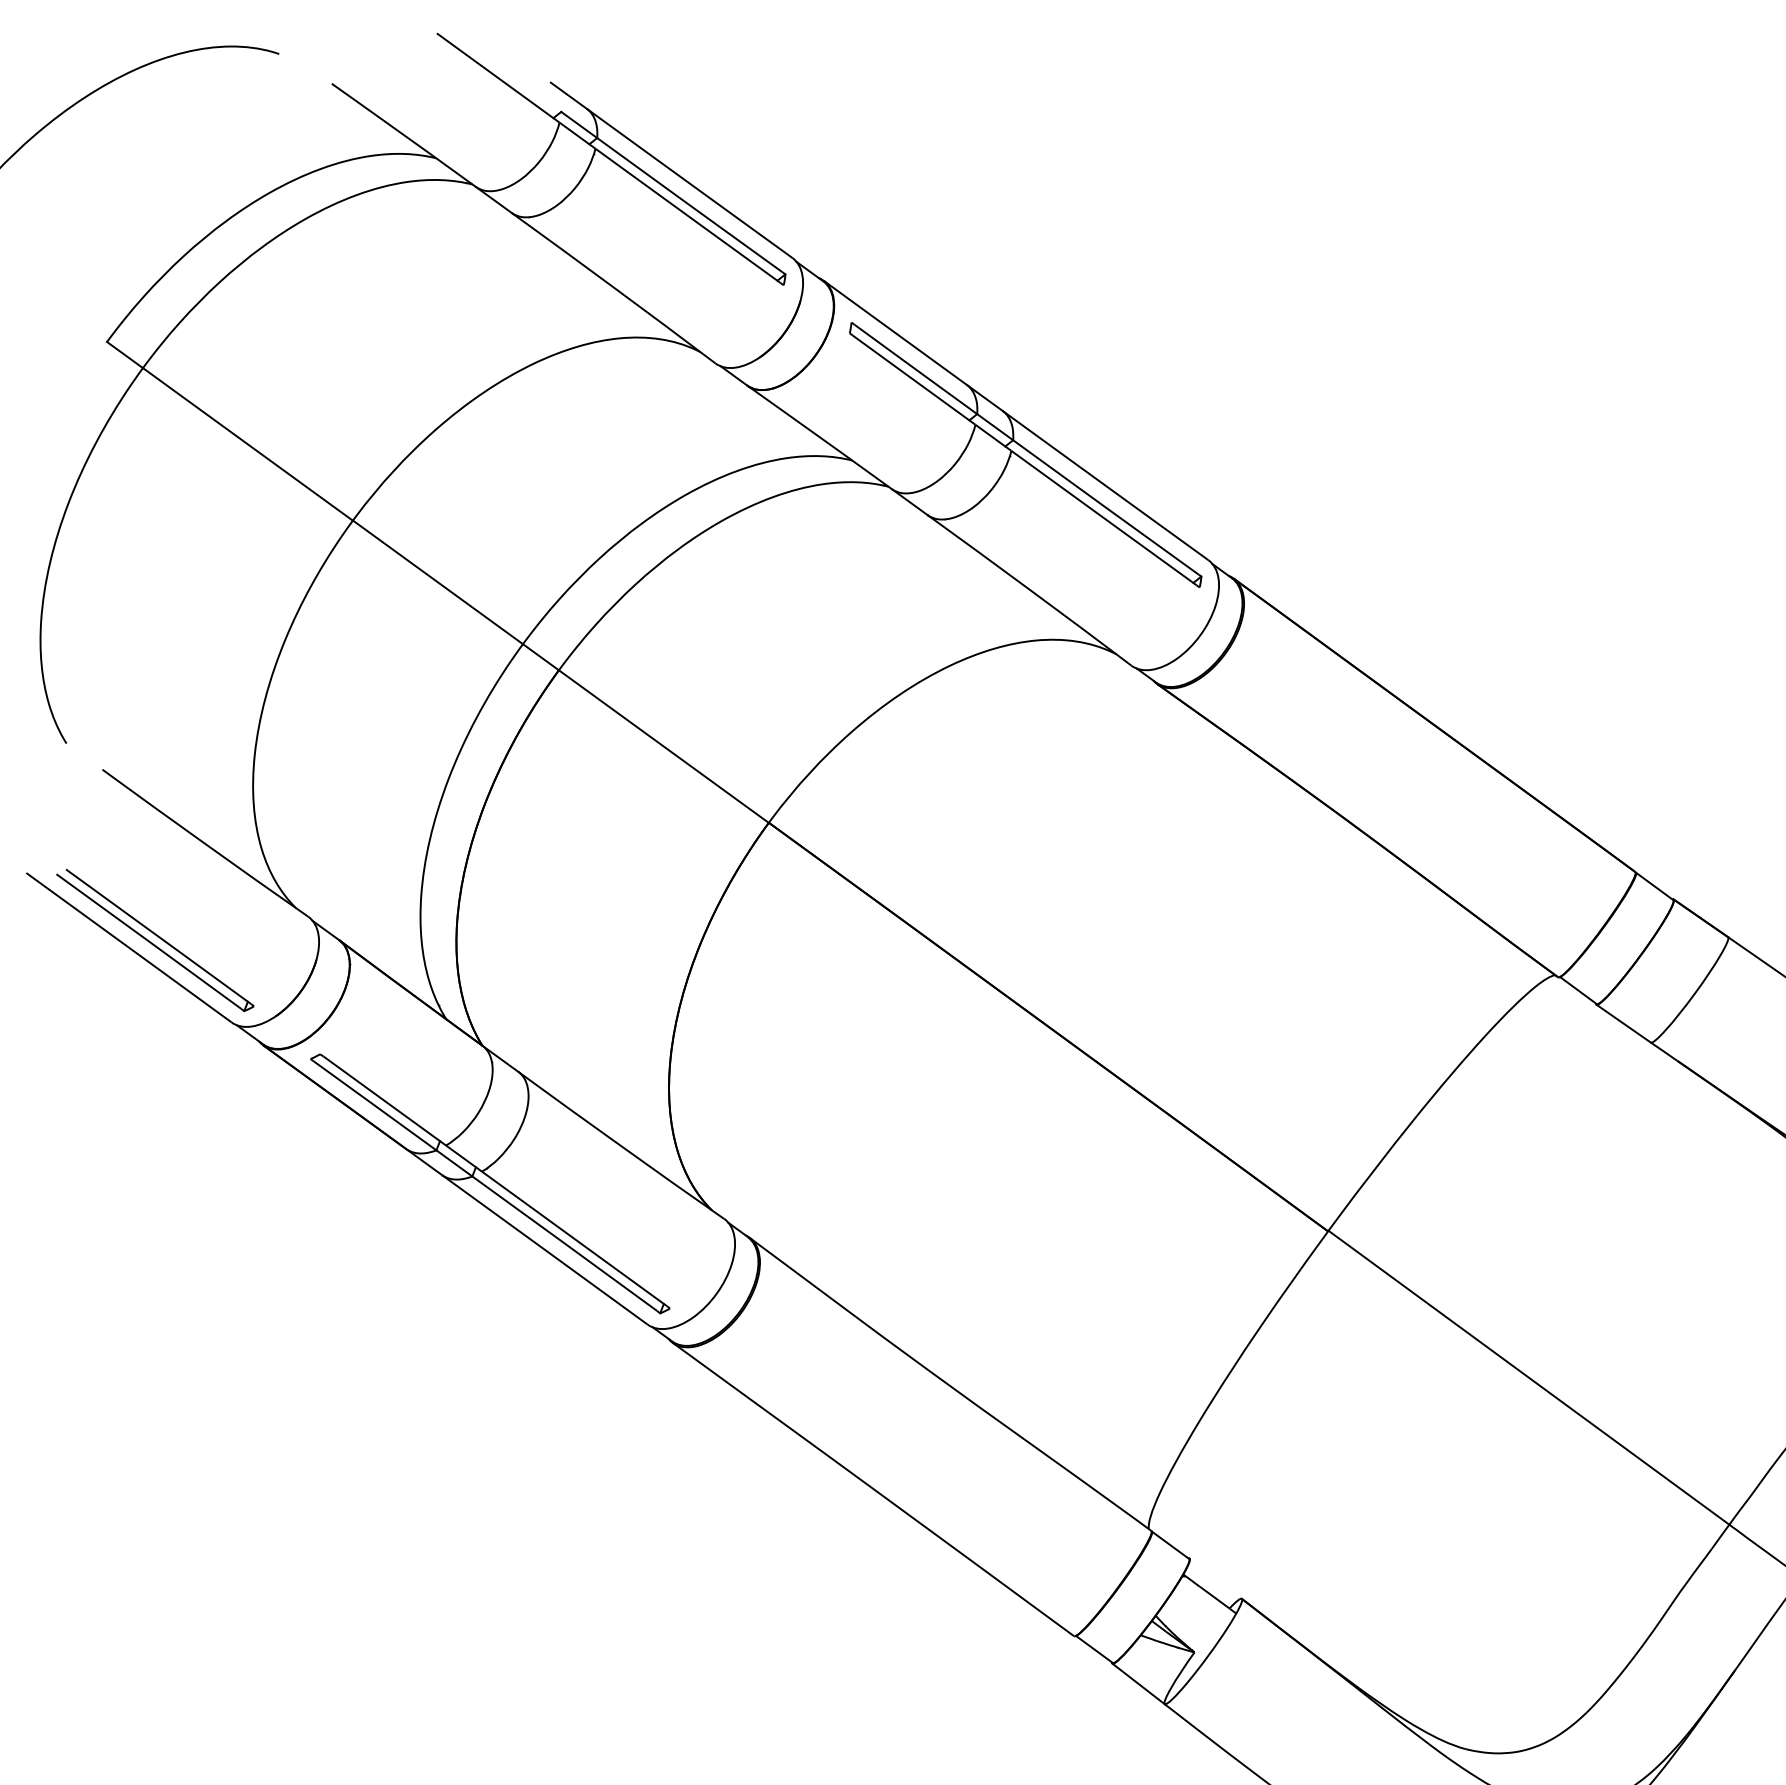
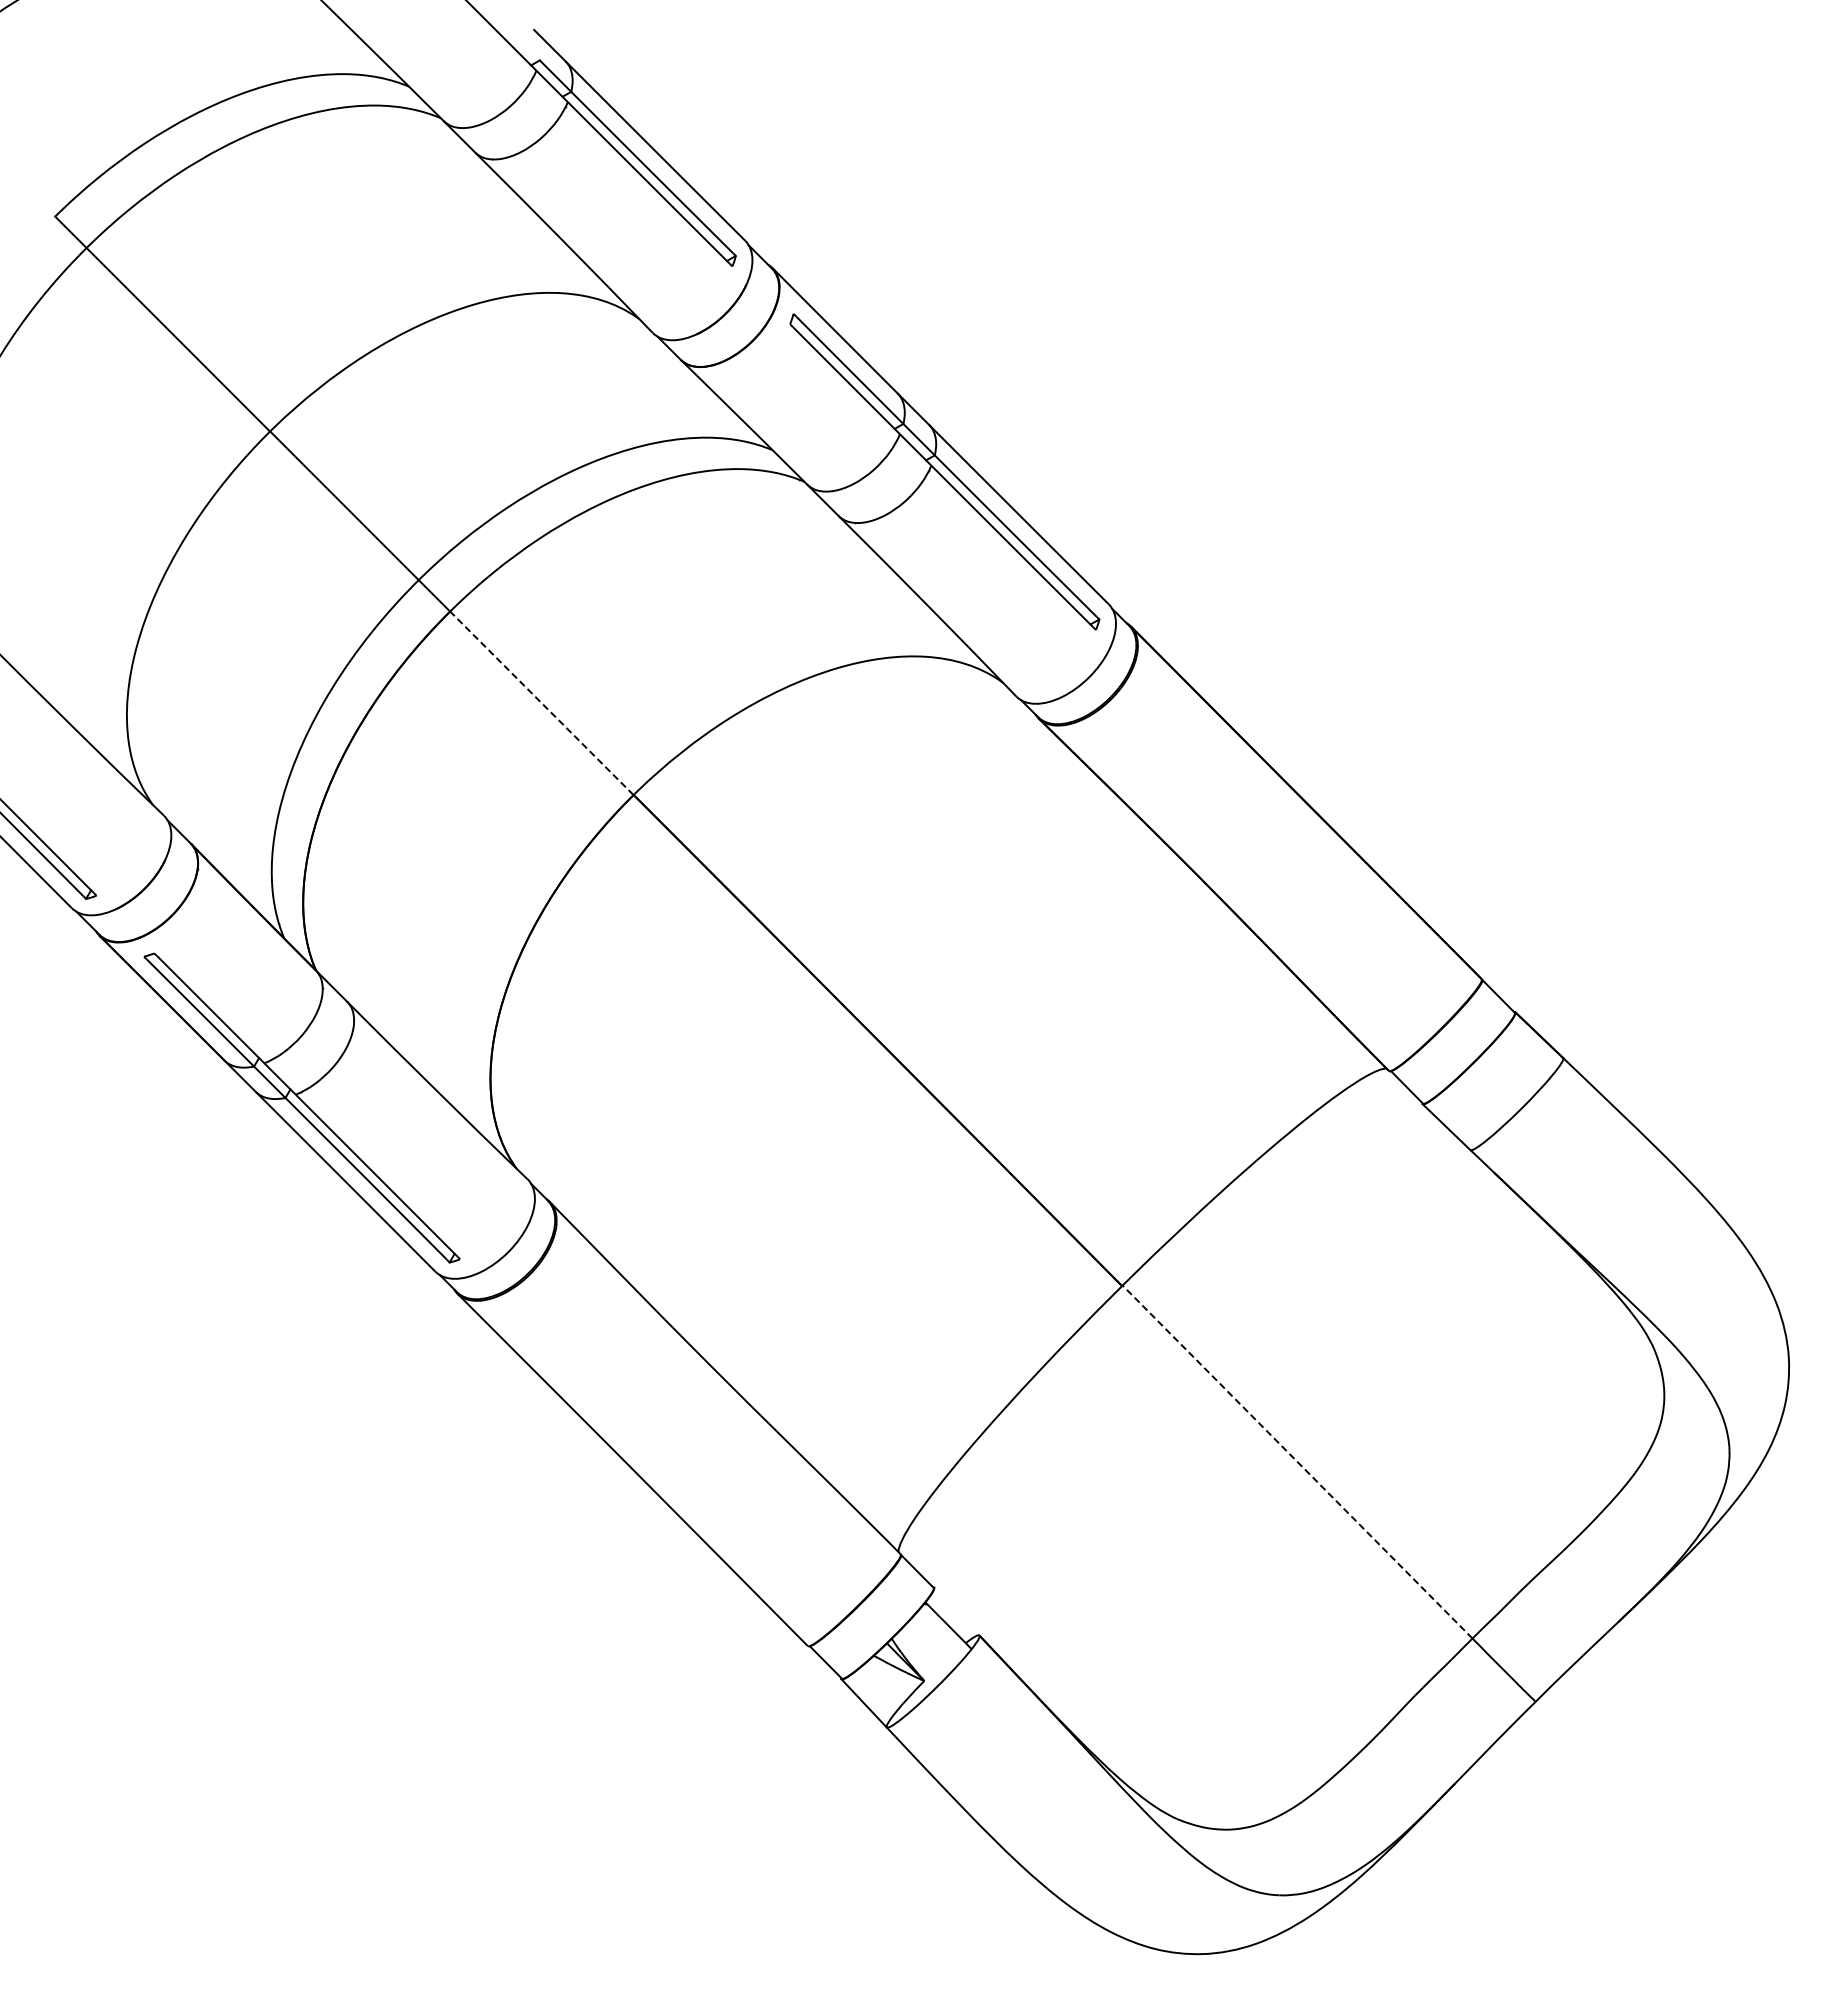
line: (663, 746) -> (541, 703), solid -> dashed
line: (1528, 1378) -> (1297, 1462), solid -> dashed

